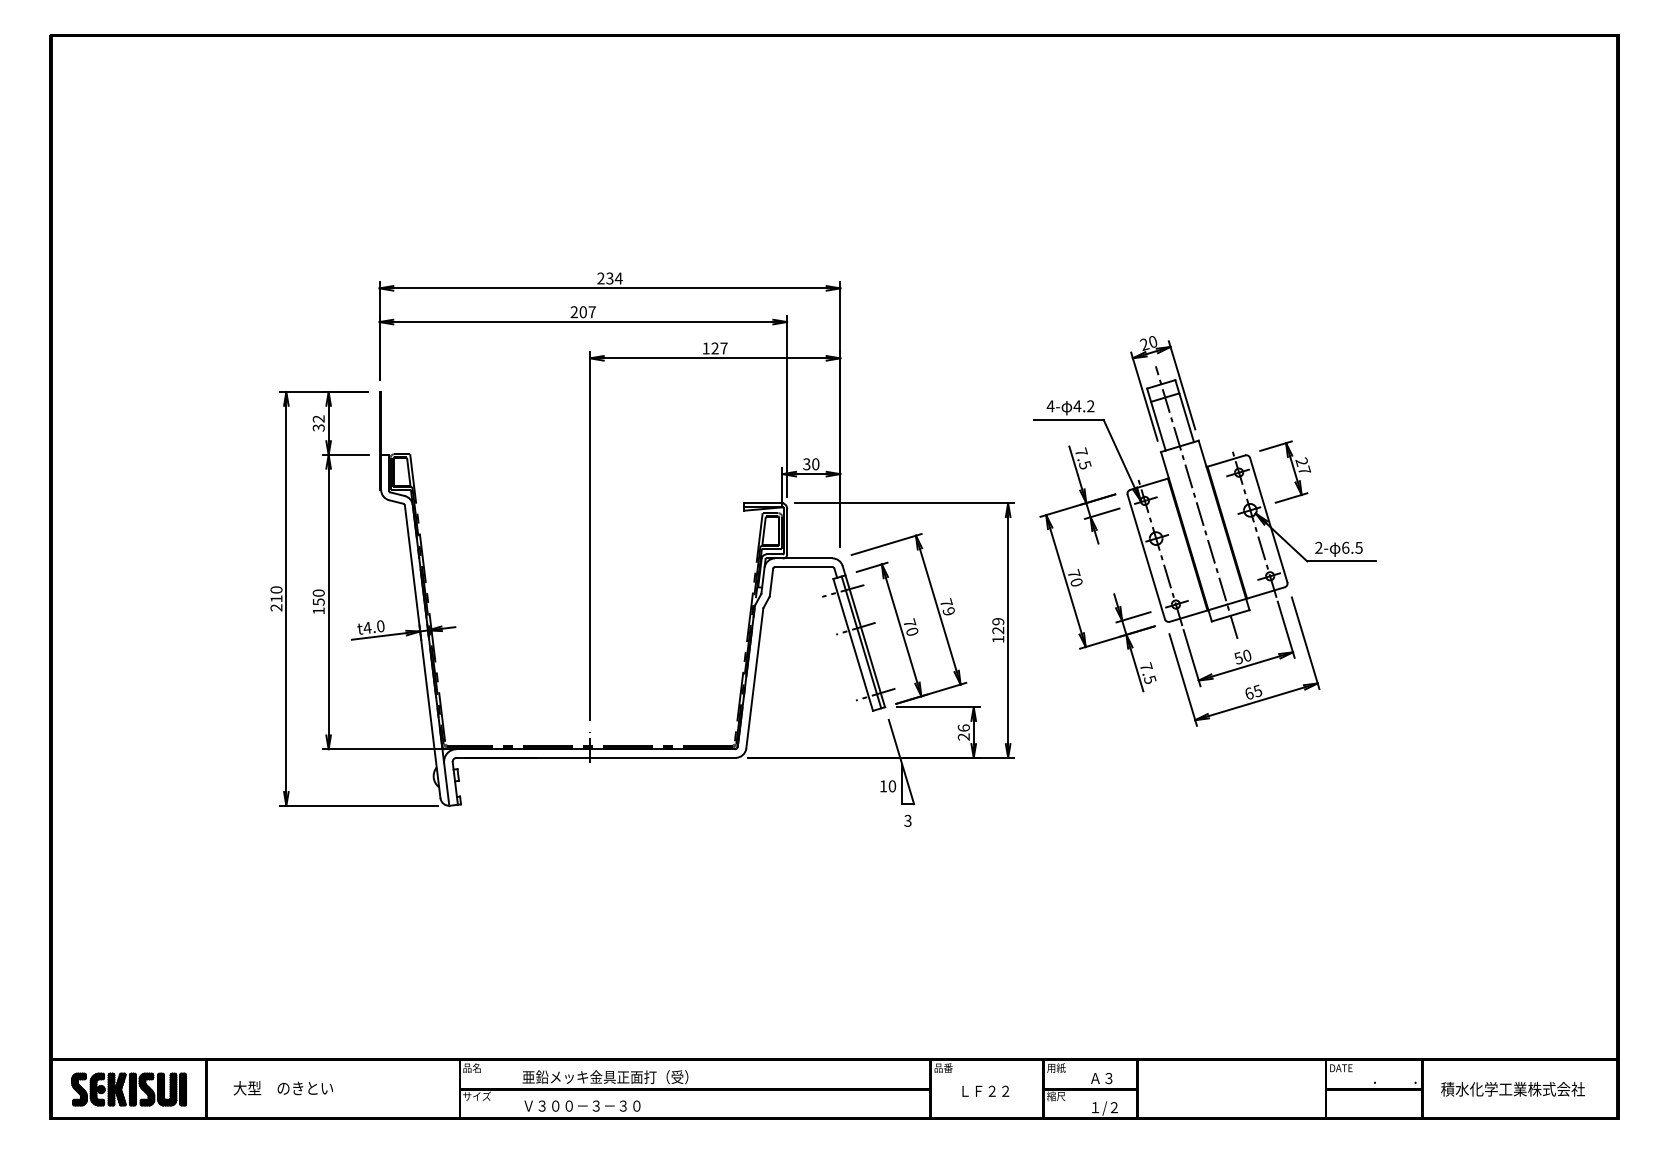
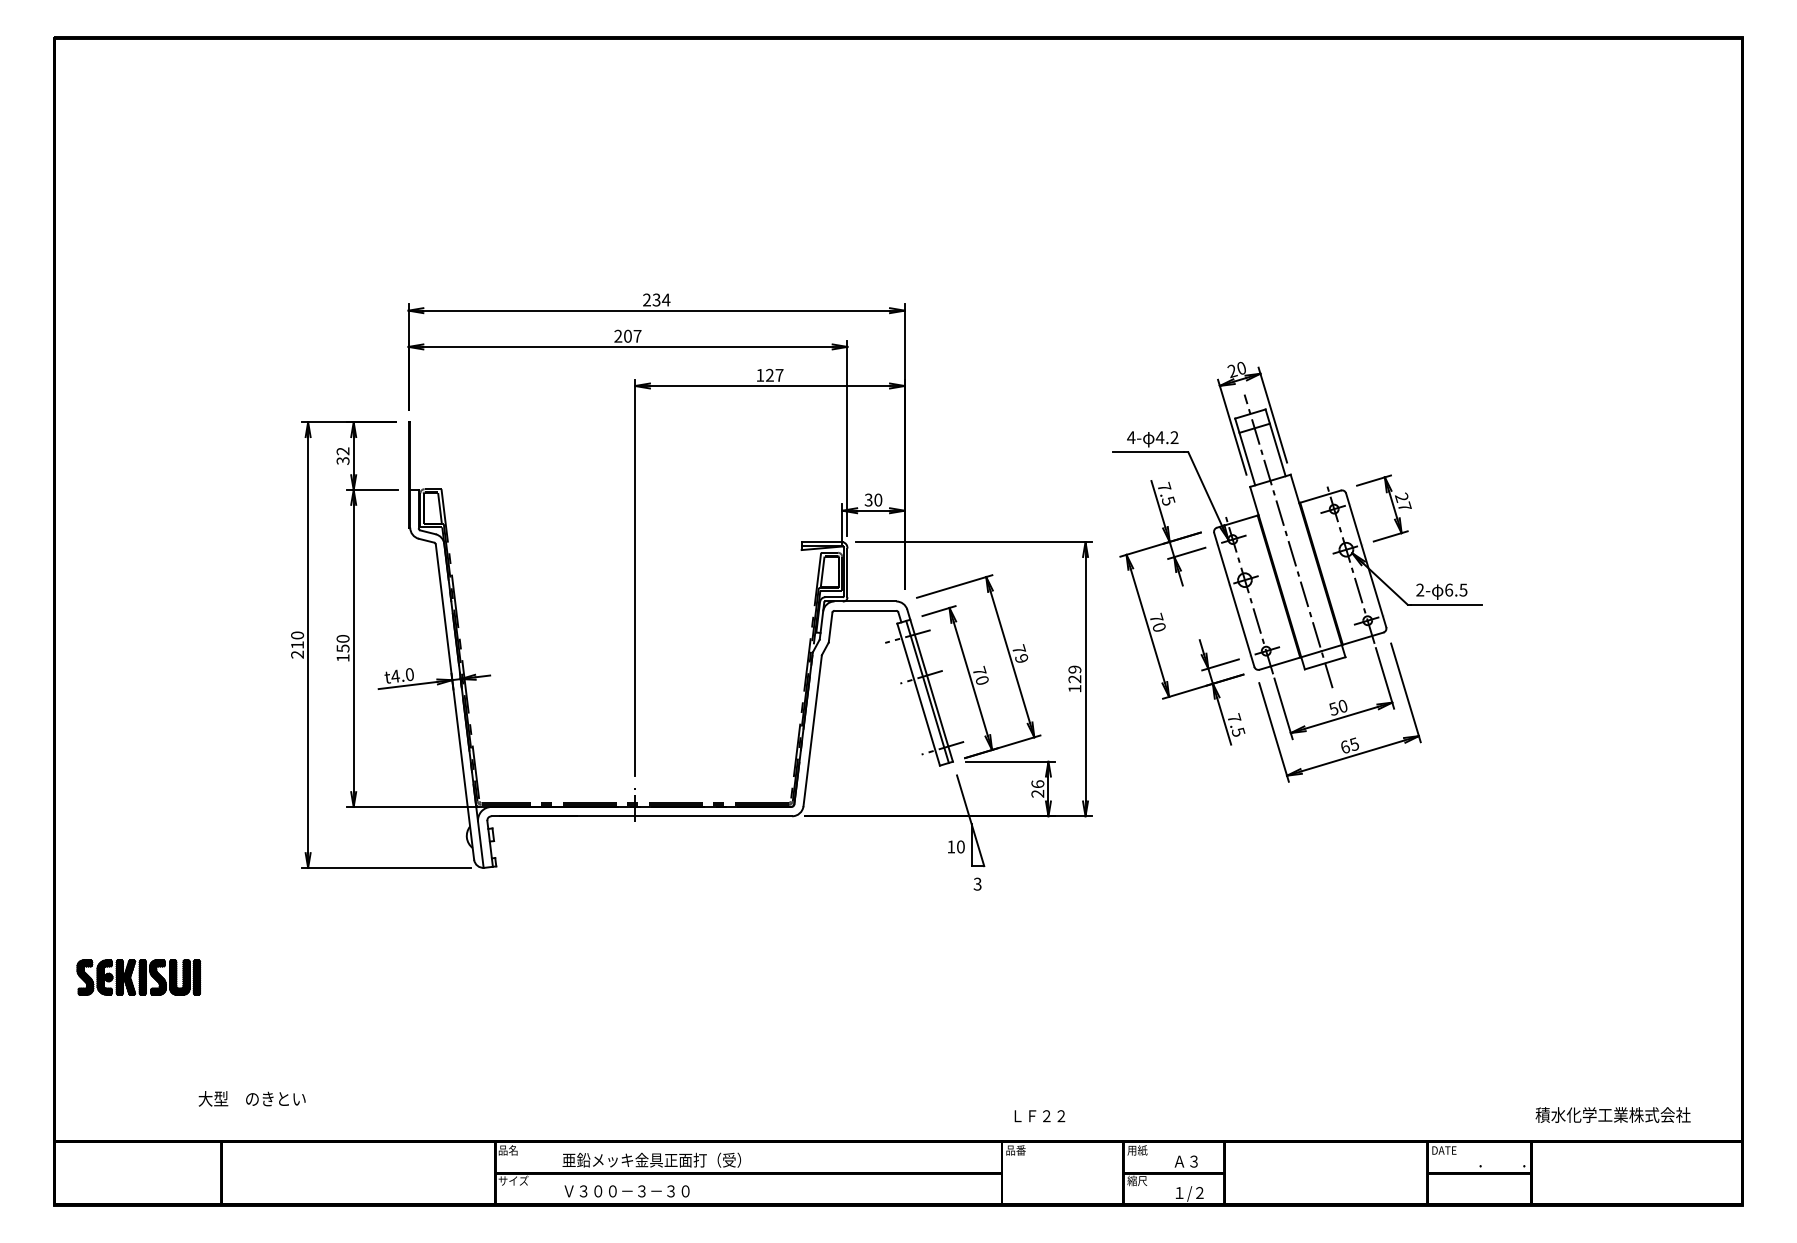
text: (282, 1088) -> (251, 1099), moved
text: (1512, 1088) -> (1612, 1114), moved
part: (128, 1089) -> (138, 977), moved
text: (985, 1090) -> (1039, 1115), moved

